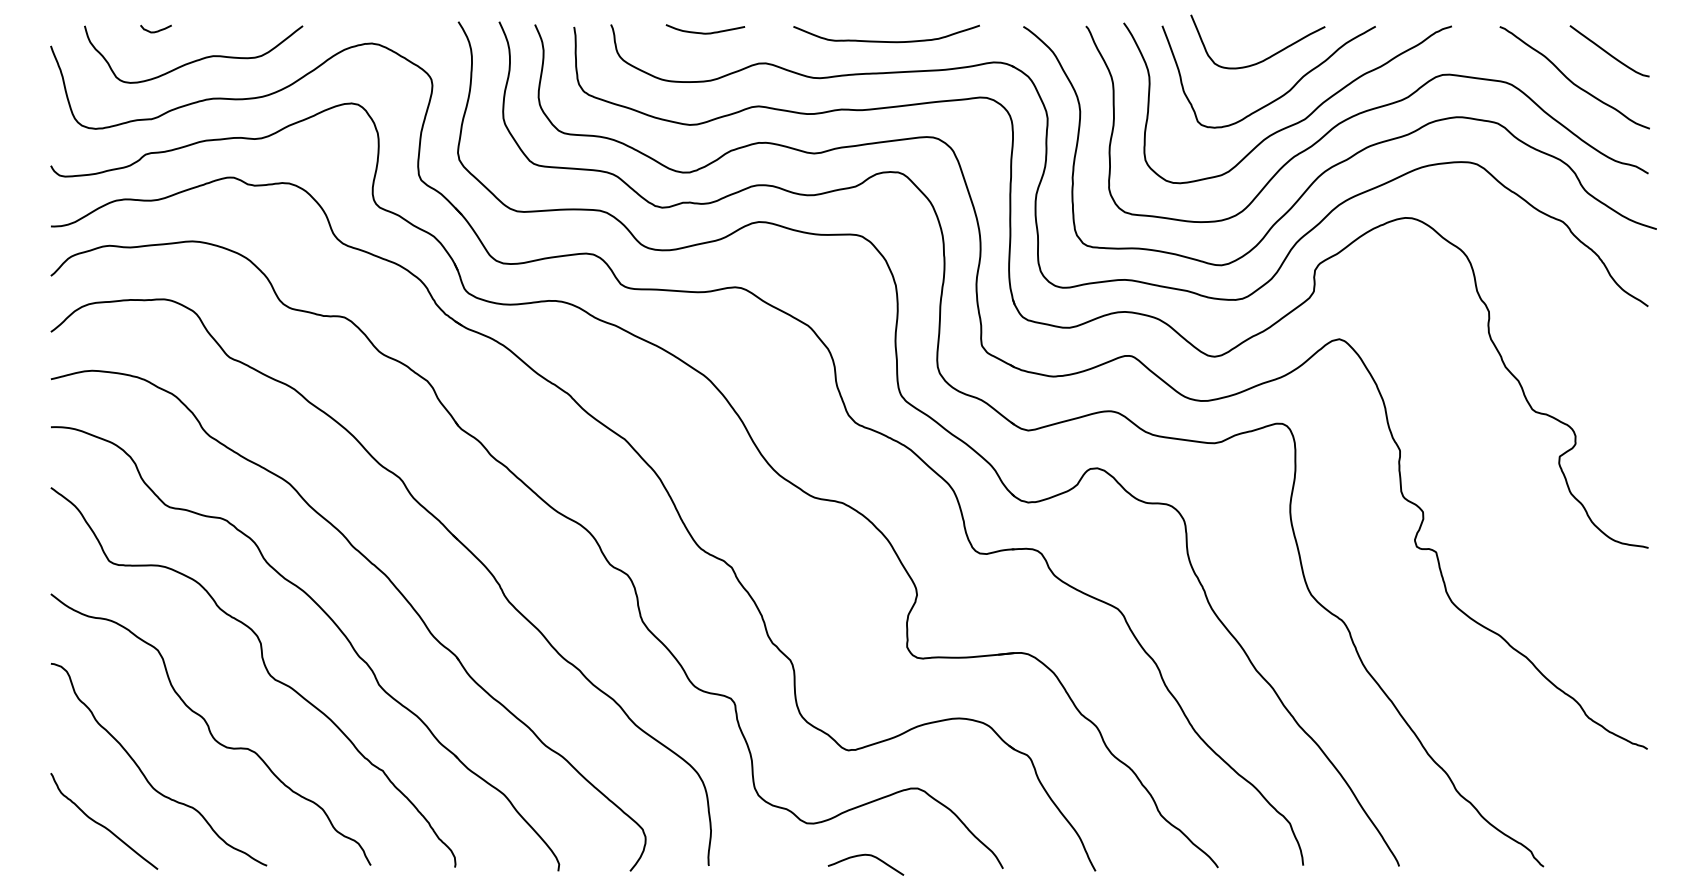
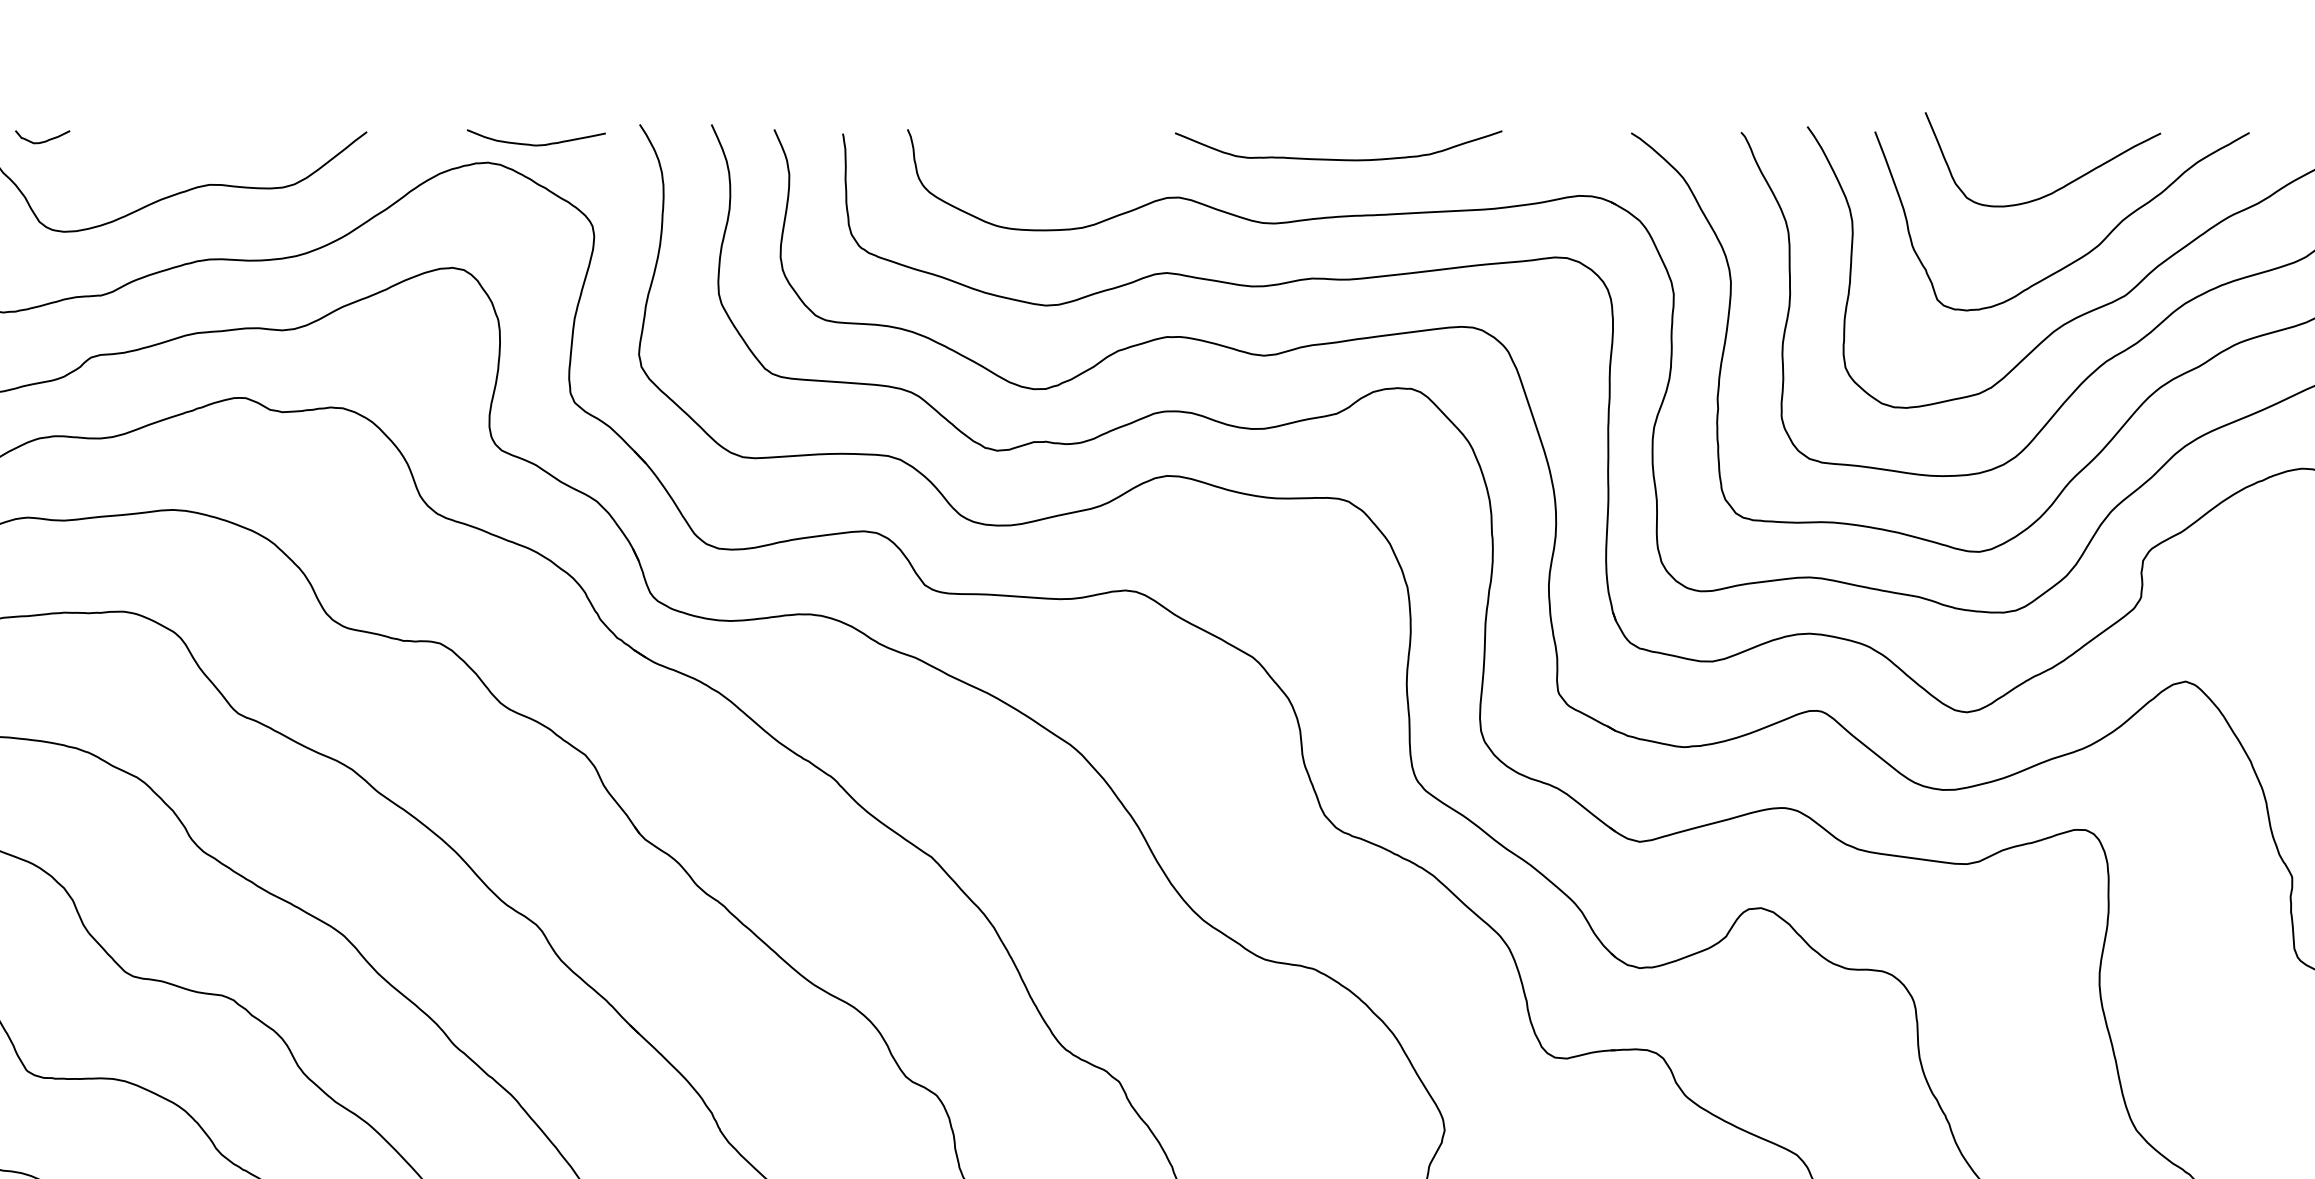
curve: (156, 30) -> (43, 139), moved
curve: (705, 32) -> (536, 143), moved
curve: (886, 41) -> (1338, 159), moved

